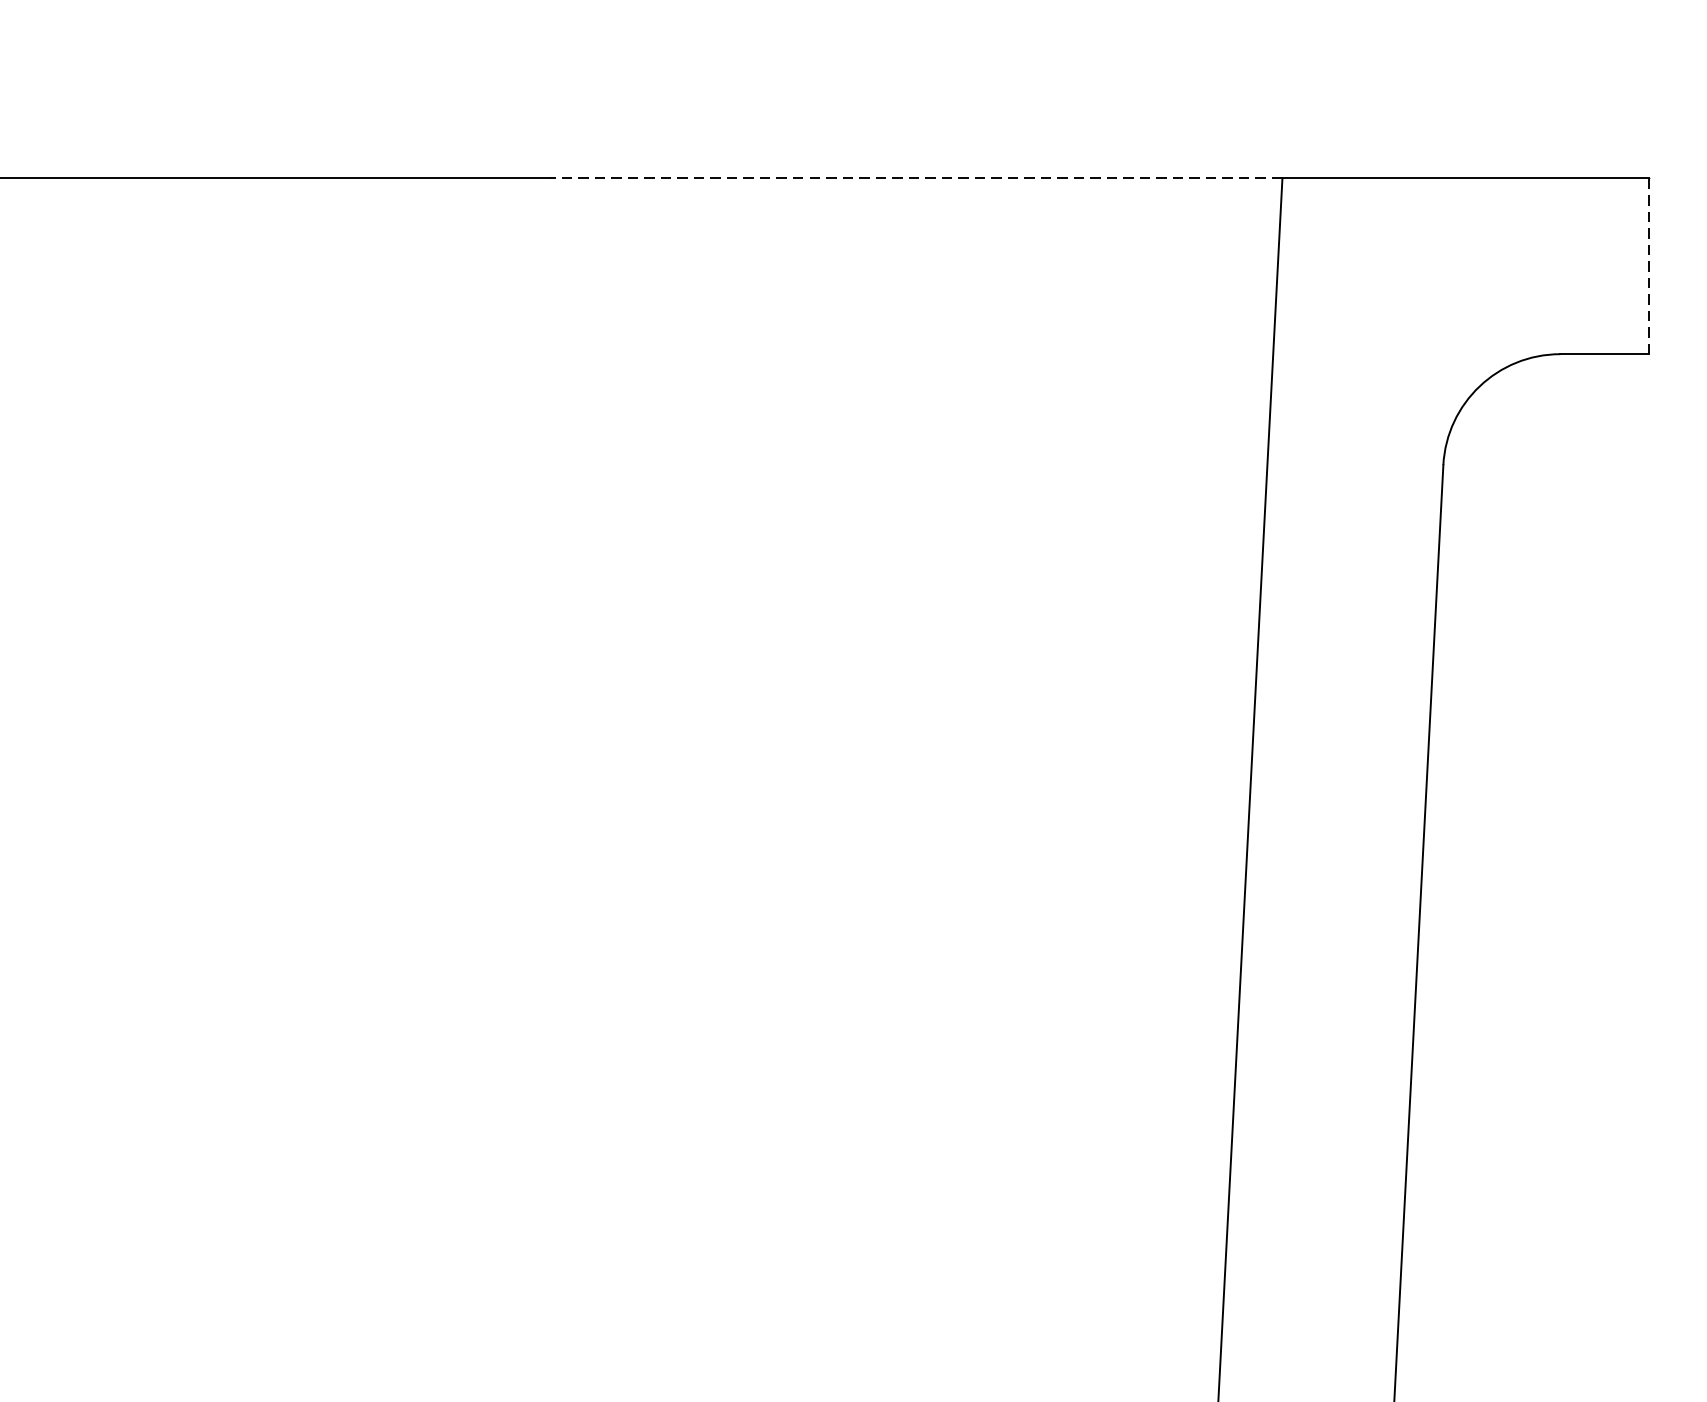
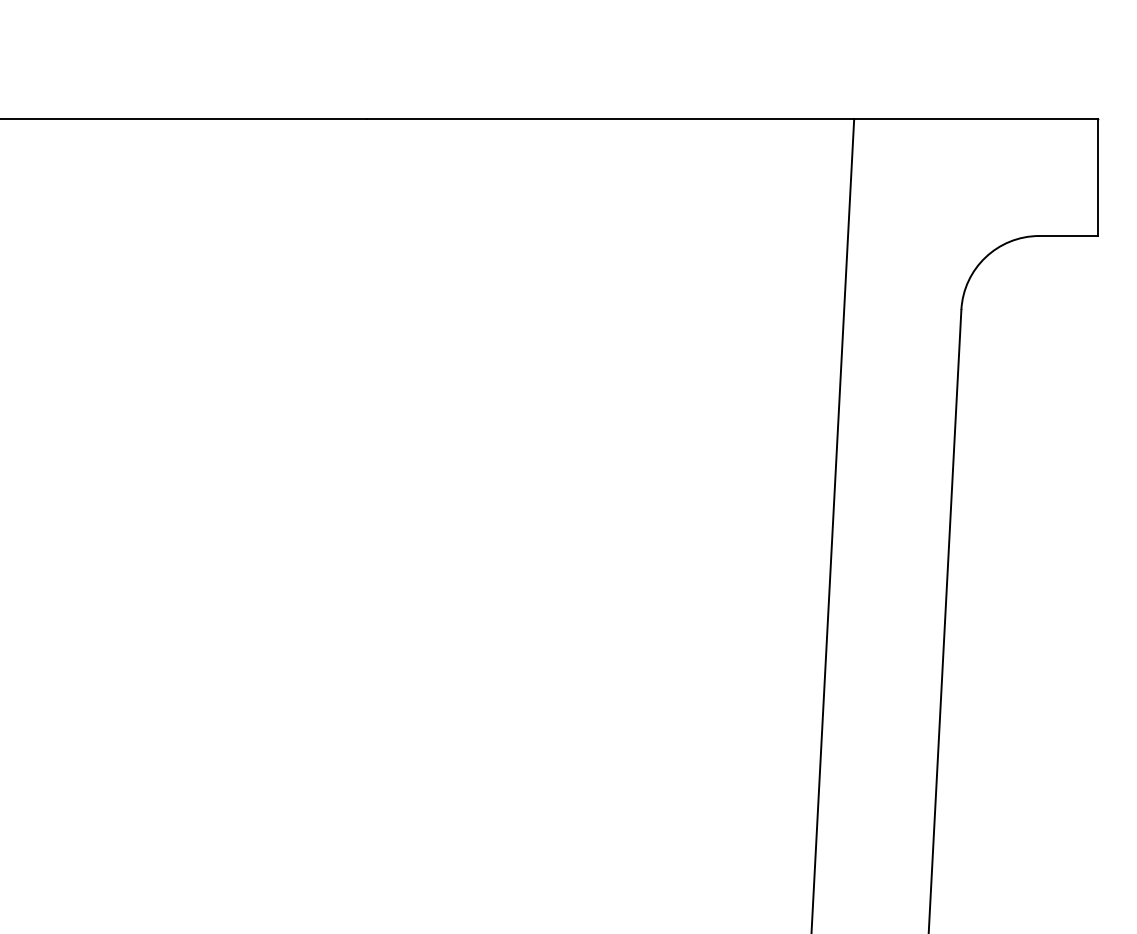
line: (916, 177) -> (610, 118), dashed -> solid
line: (1649, 266) -> (1098, 177), dashed -> solid

